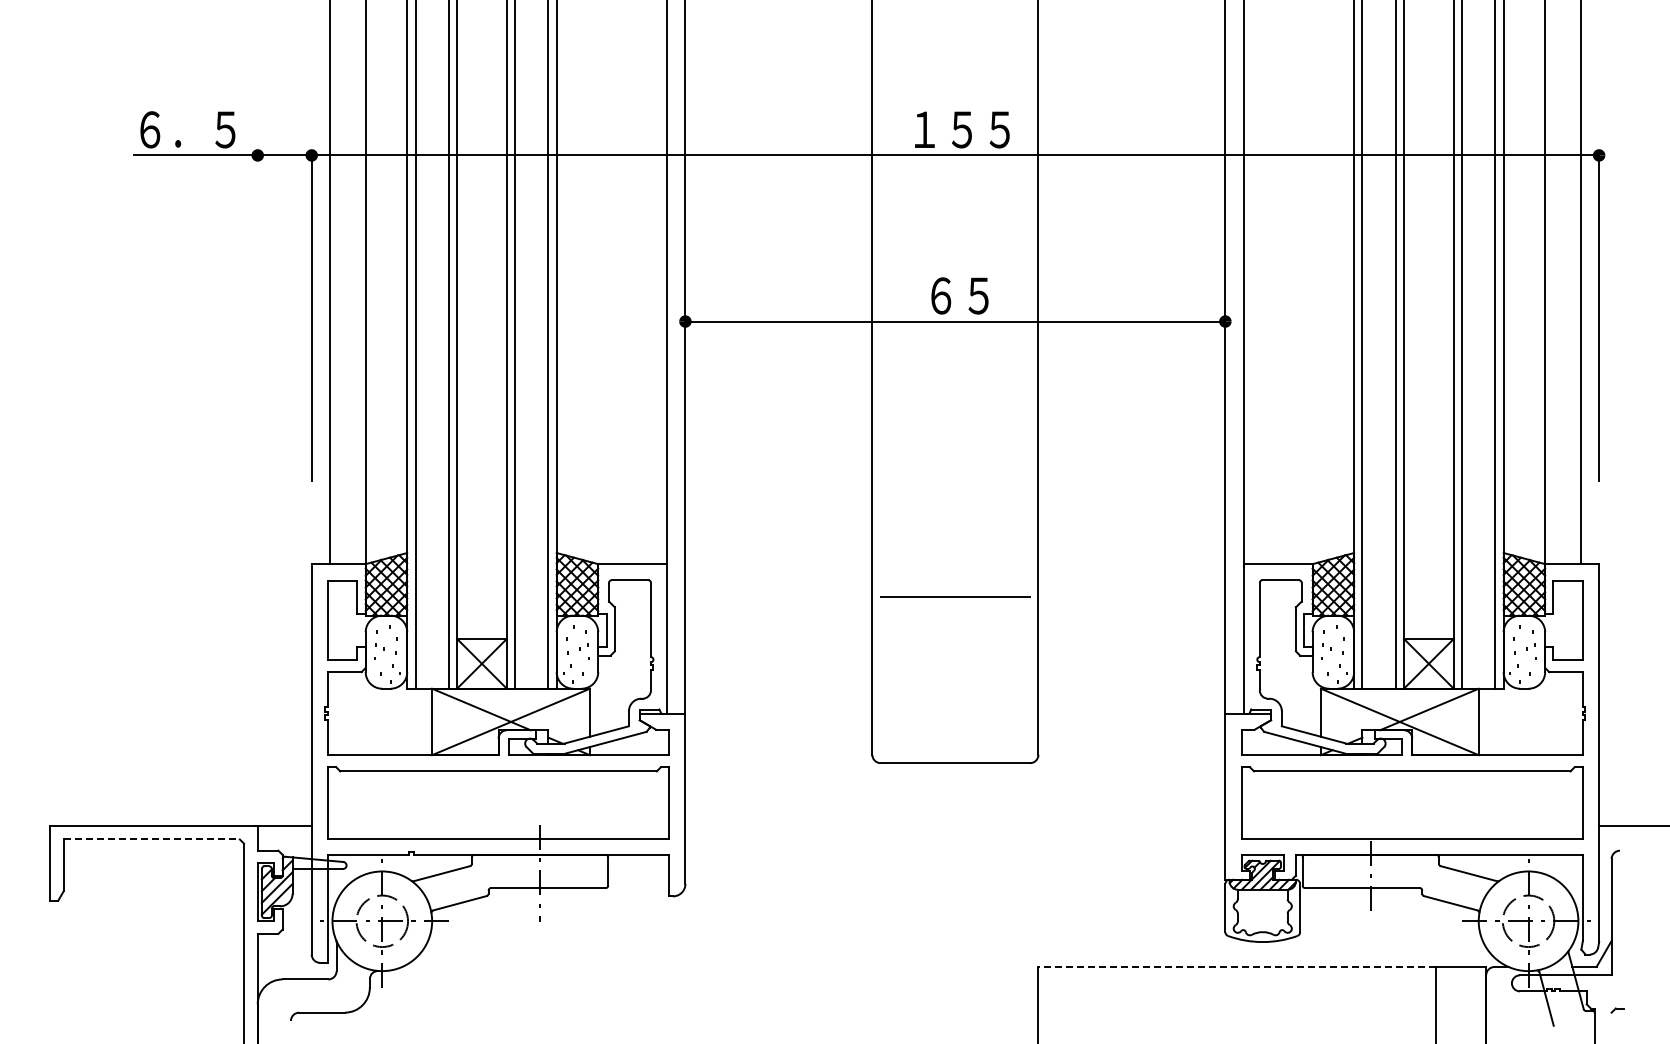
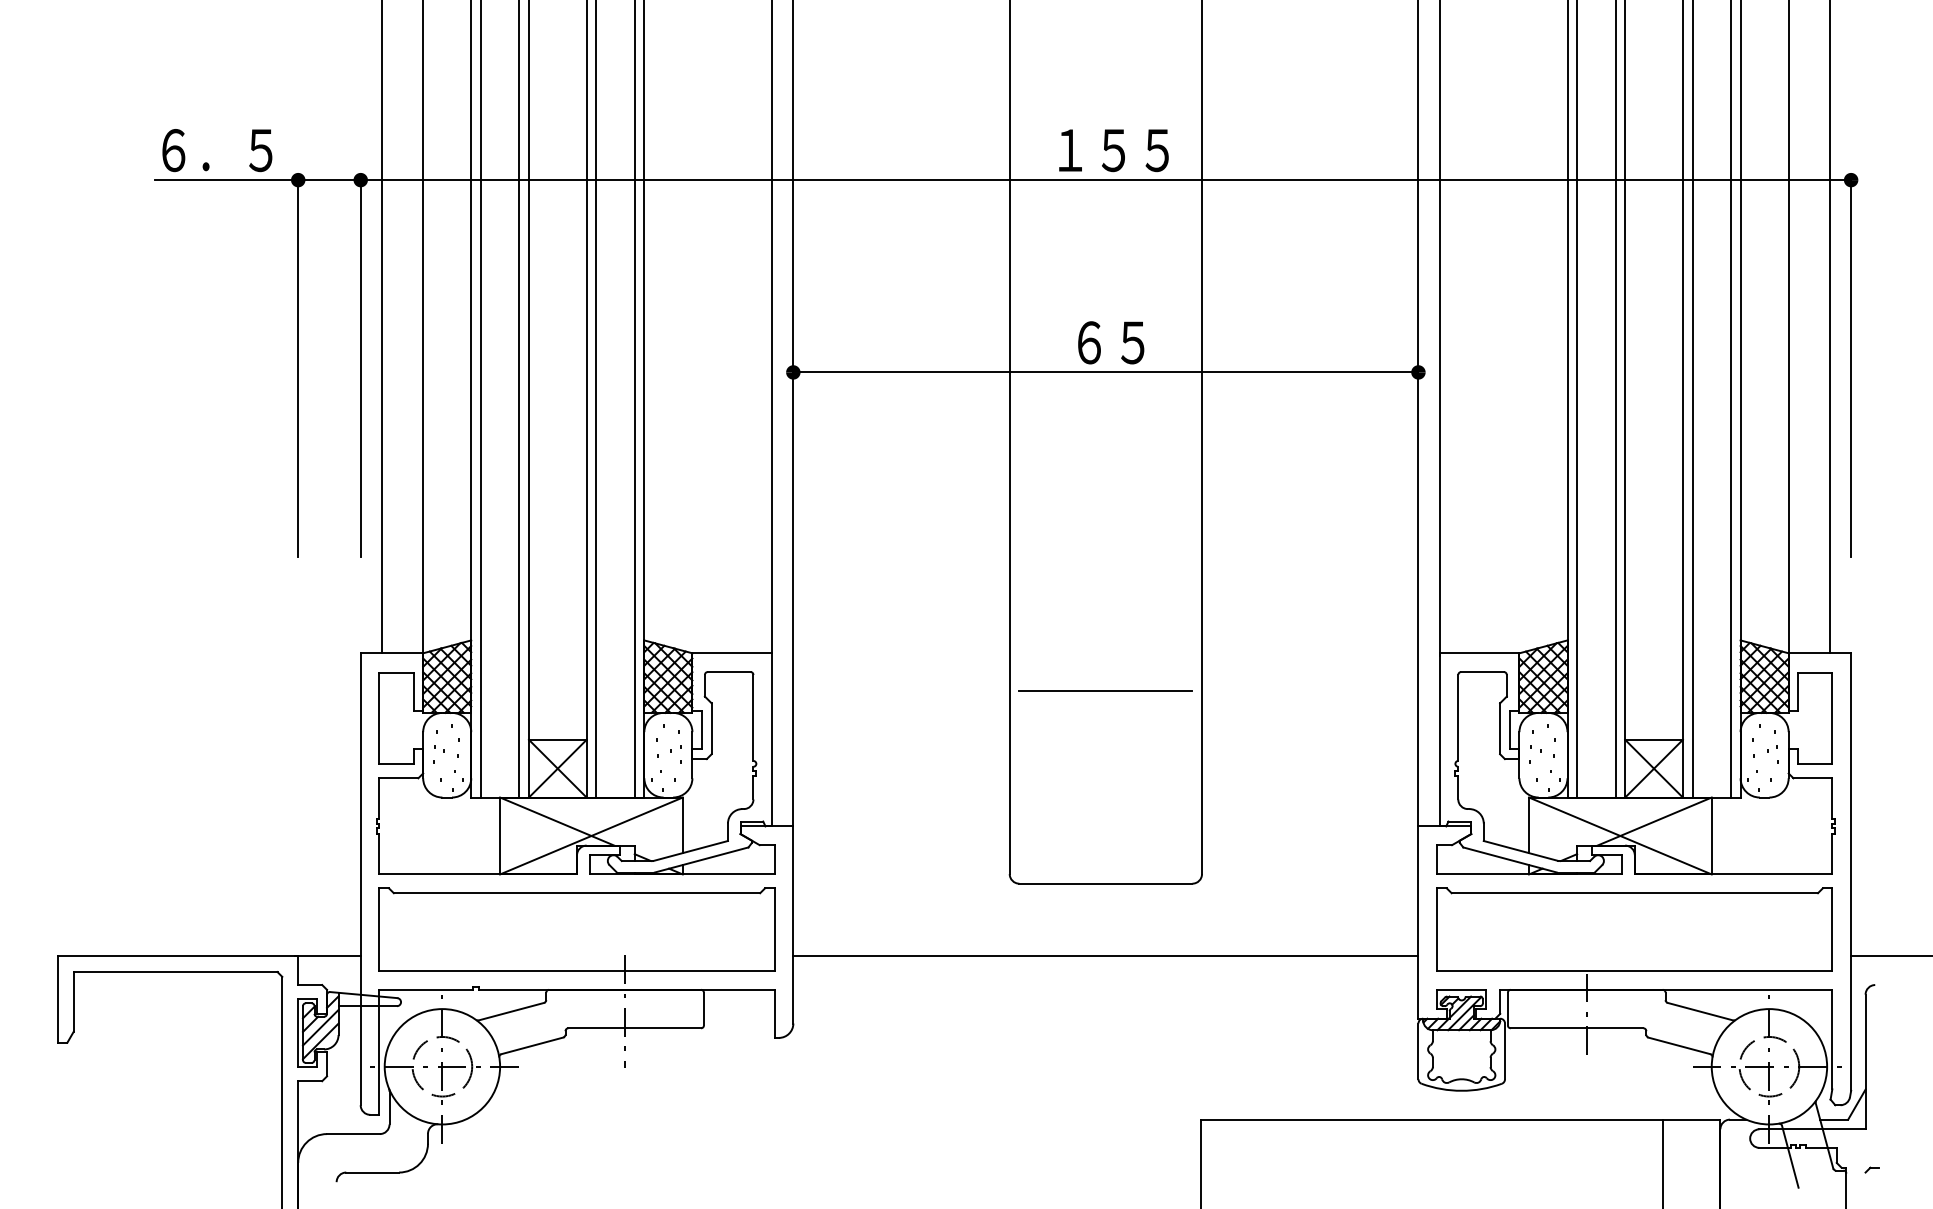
line: (257, 316) -> (297, 366), added
line: (955, 825) -> (1106, 955), added
line: (152, 839) -> (176, 972), dashed -> solid
line: (1236, 966) -> (1431, 1119), dashed -> solid

